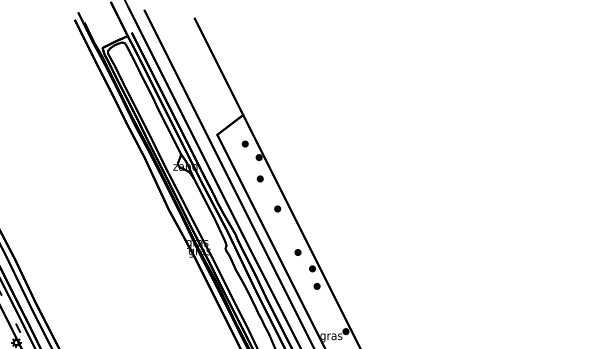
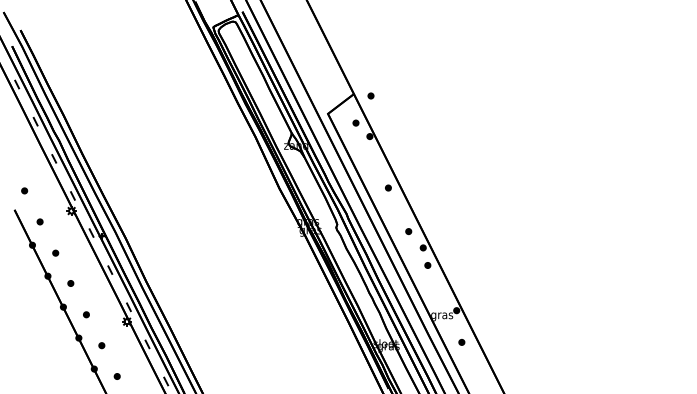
part: (259, 178) -> (370, 95), moved

